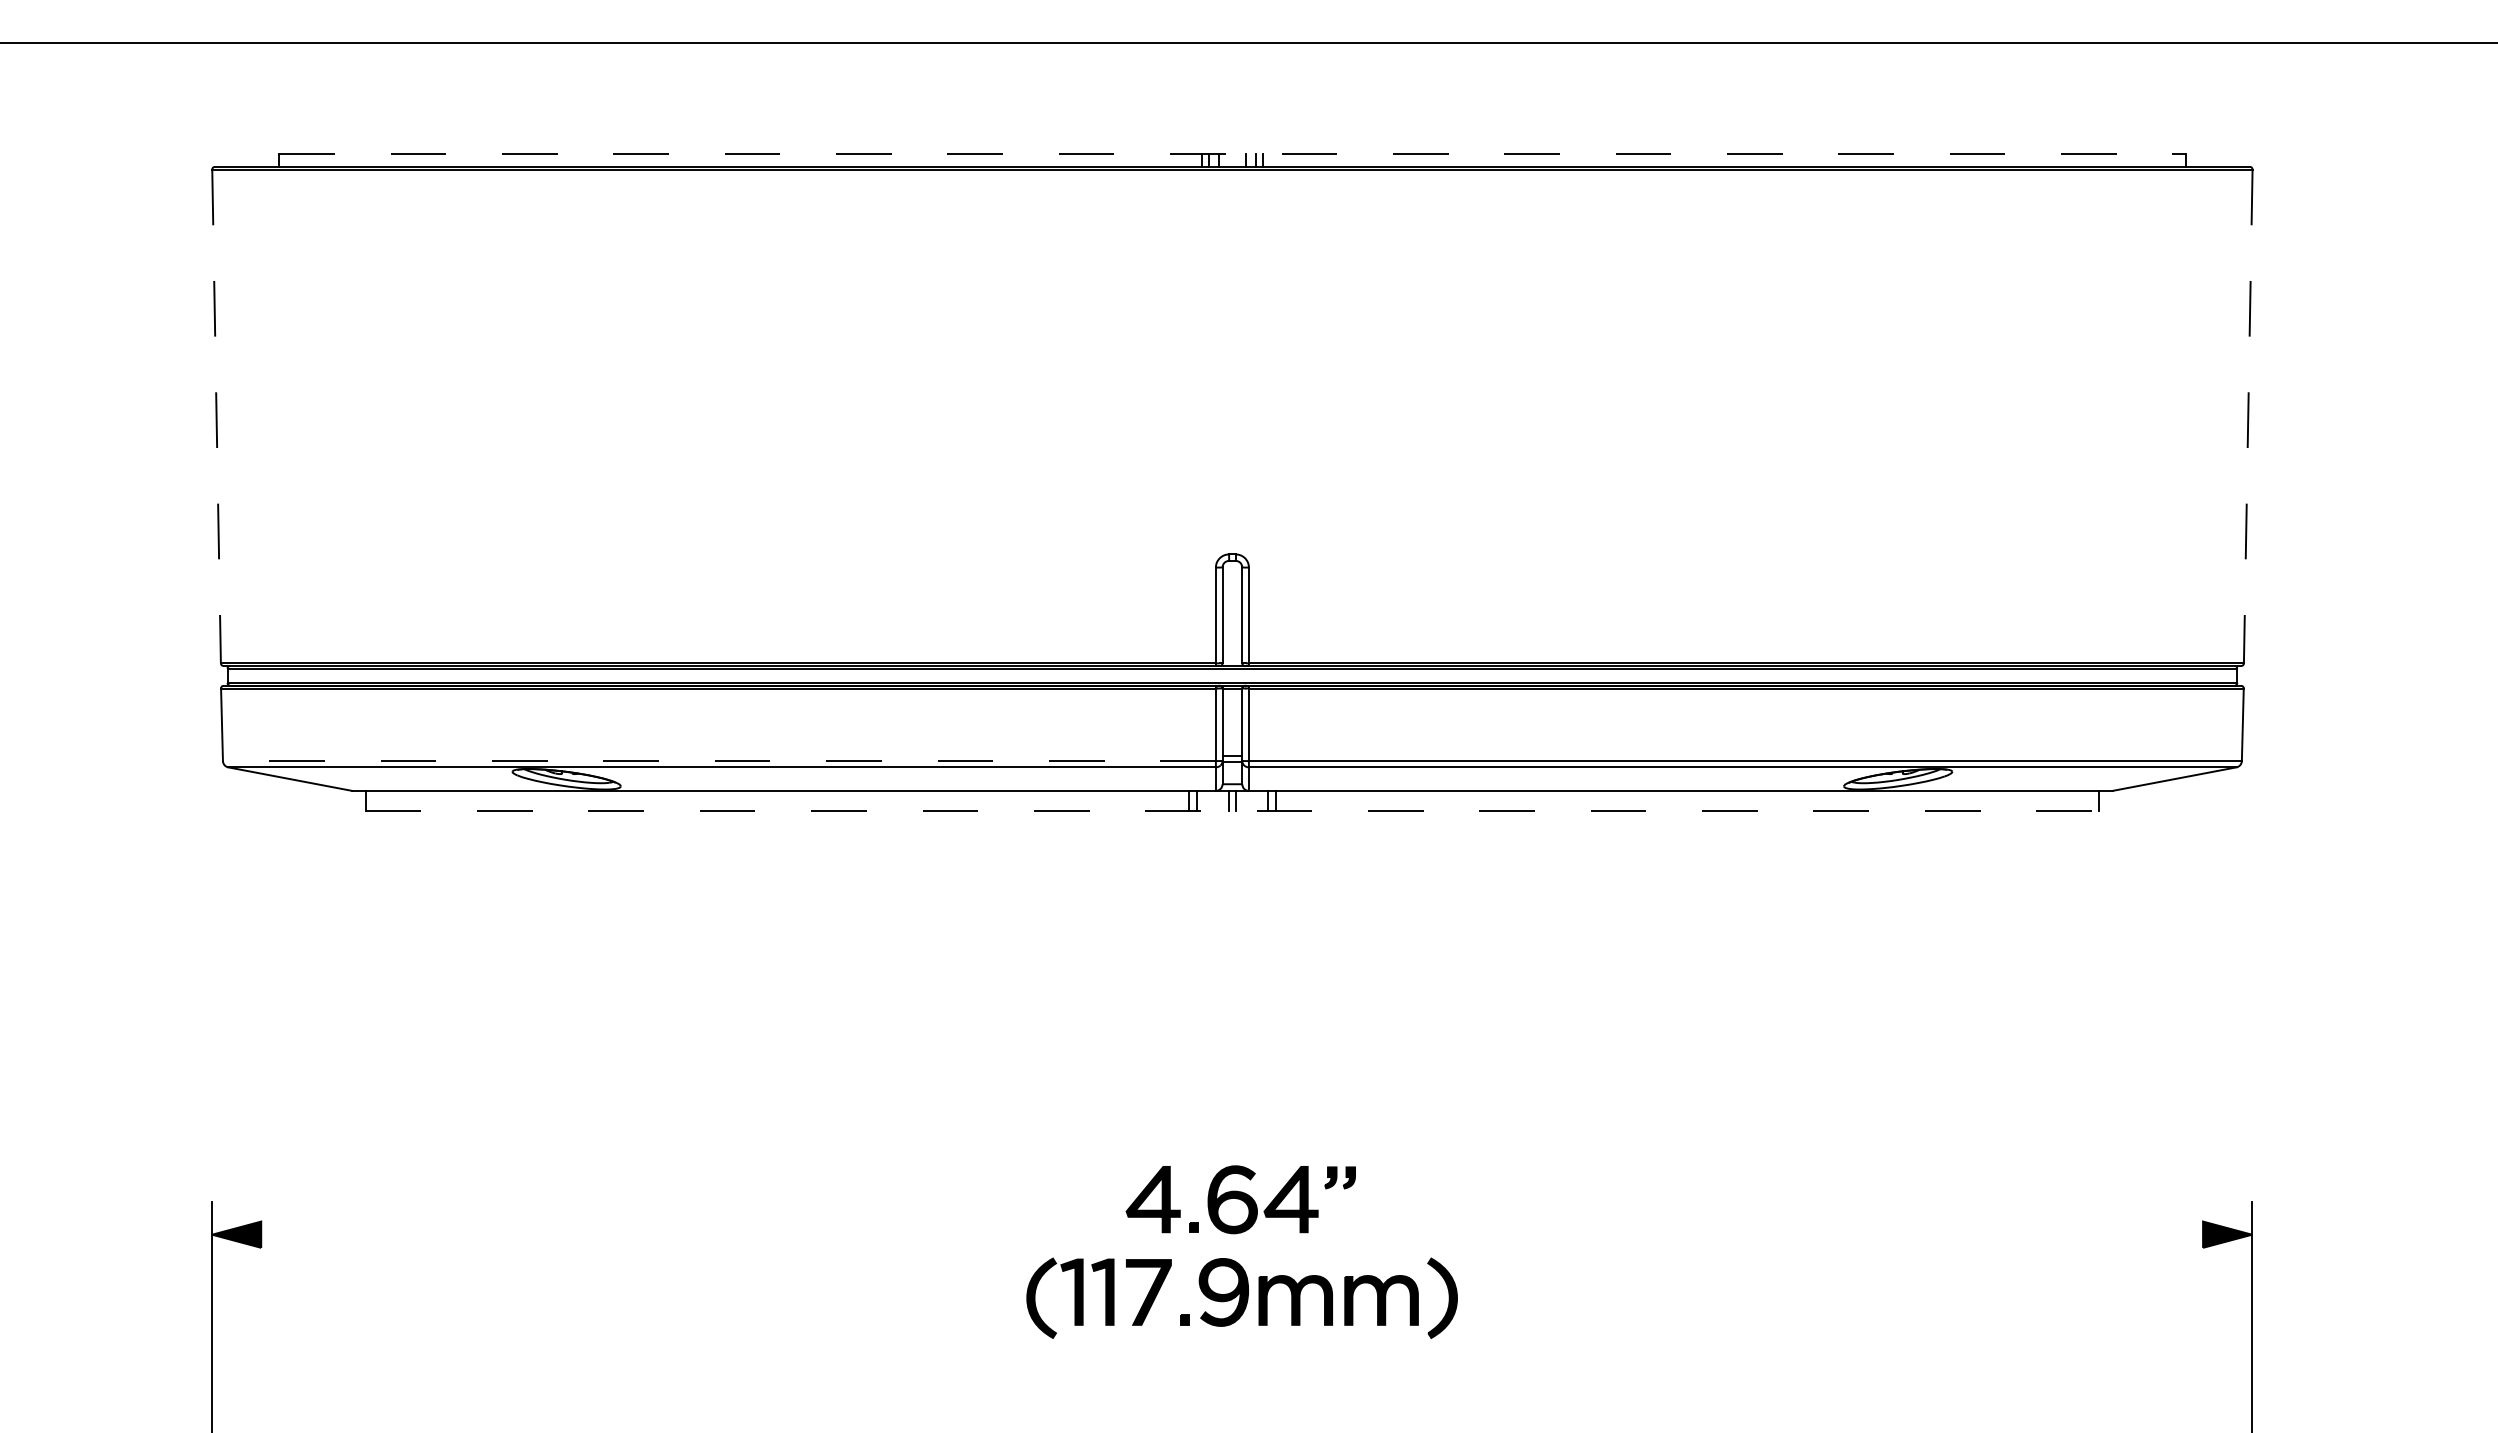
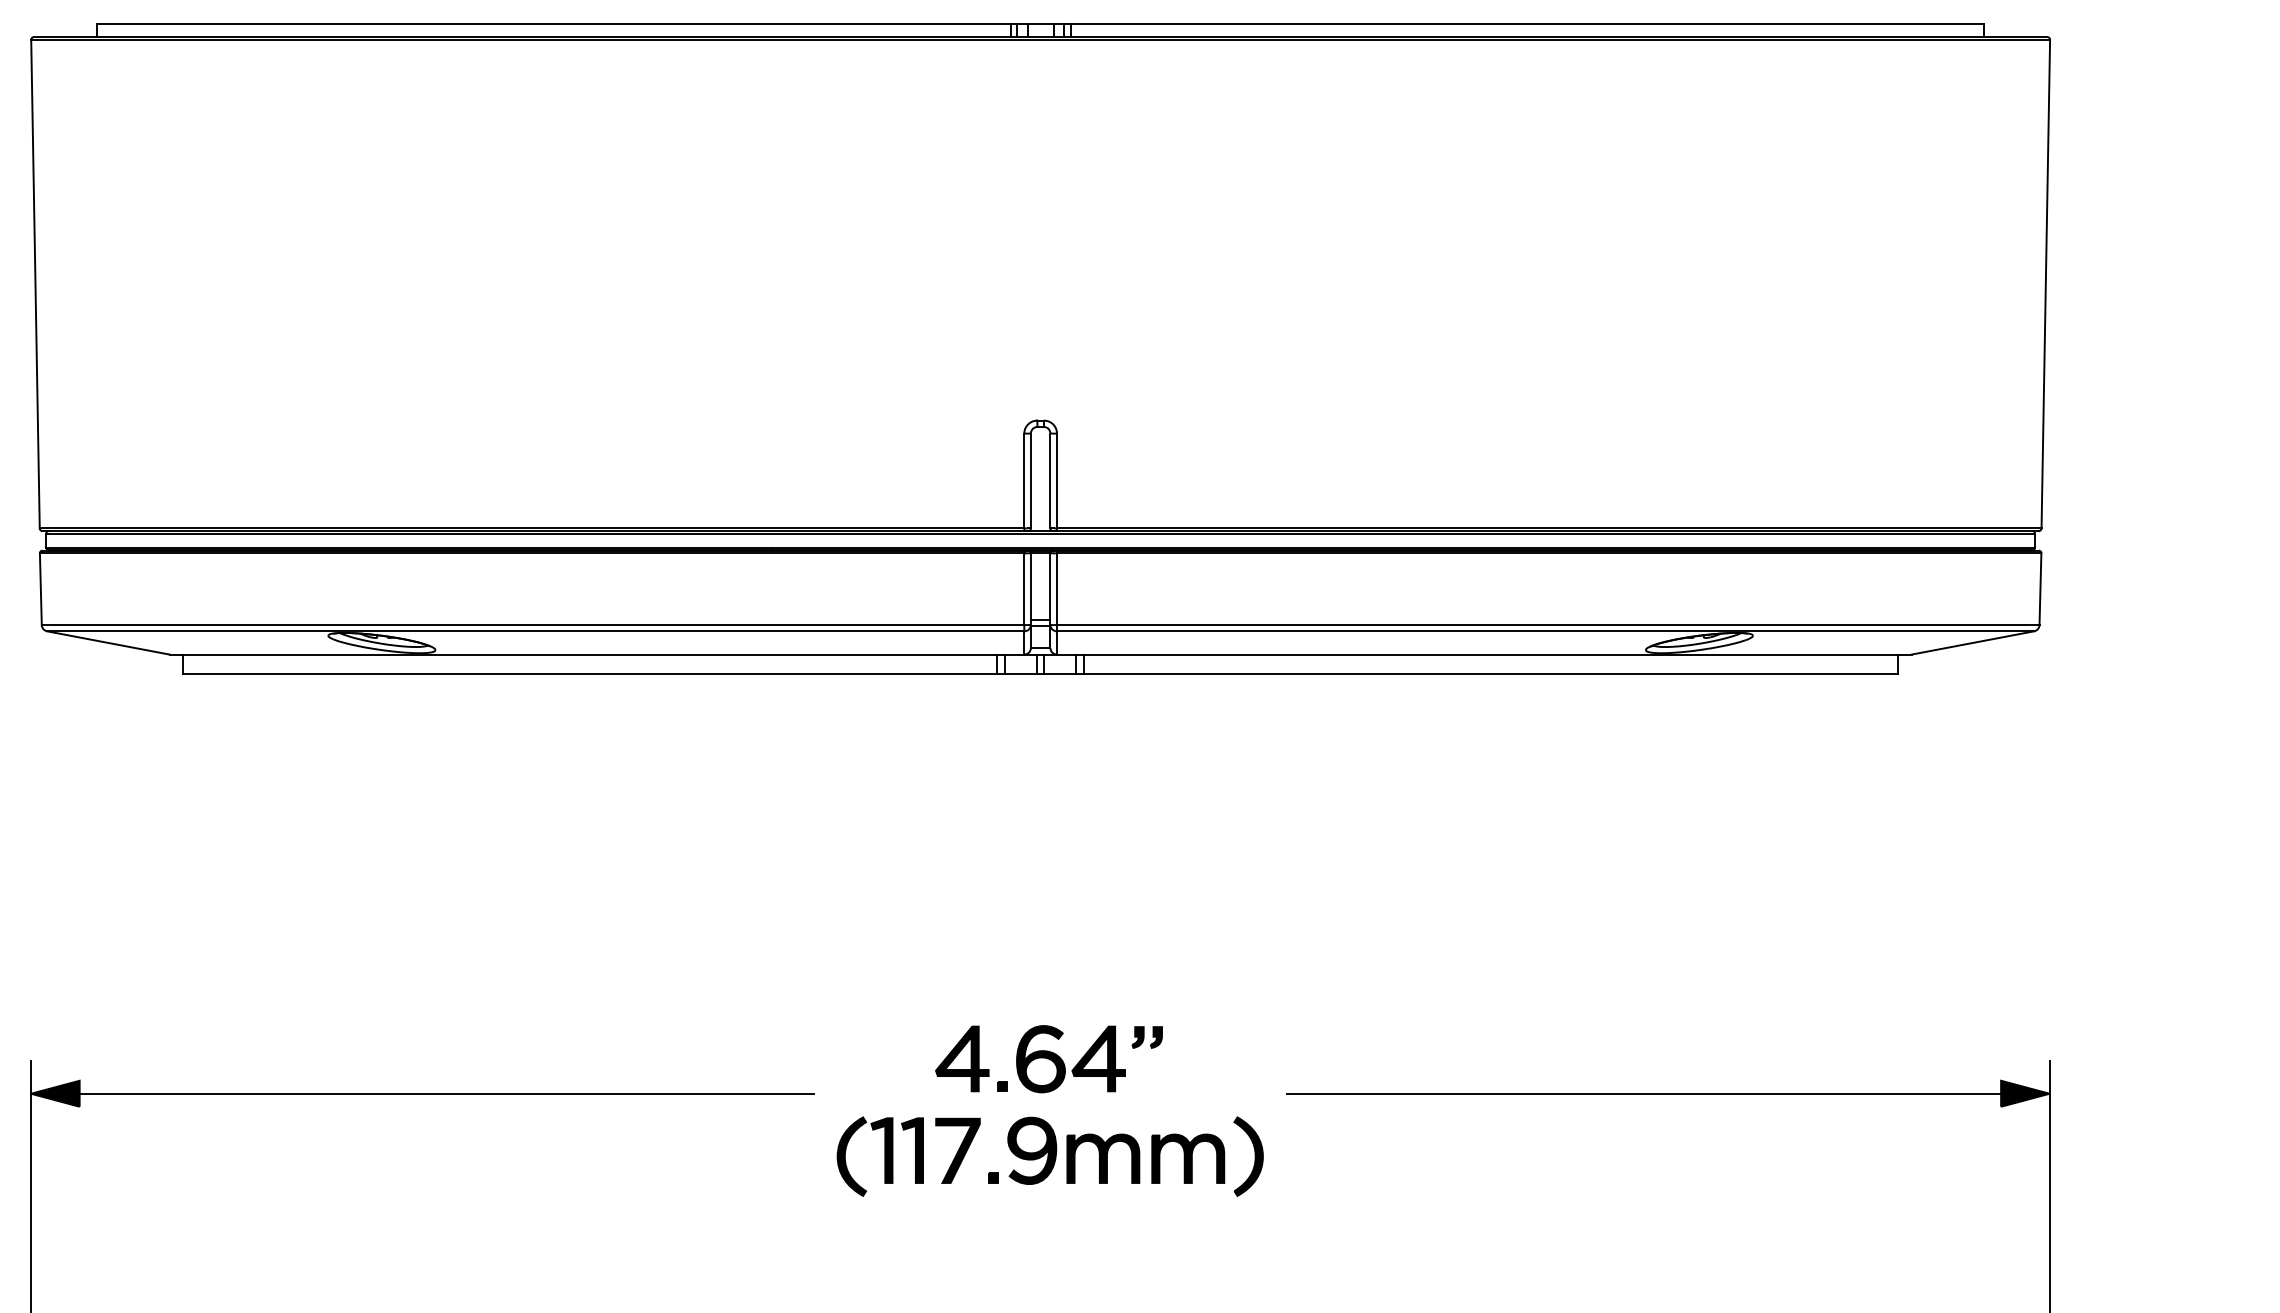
line: (1232, 153) -> (1040, 23), dashed -> solid
line: (216, 416) -> (35, 284), dashed -> solid
line: (2248, 416) -> (2046, 284), dashed -> solid
line: (718, 761) -> (532, 625), dashed -> solid
line: (1232, 810) -> (1040, 673), dashed -> solid
line: (607, 1234) -> (422, 1093), added
line: (1866, 1234) -> (1668, 1093), added

